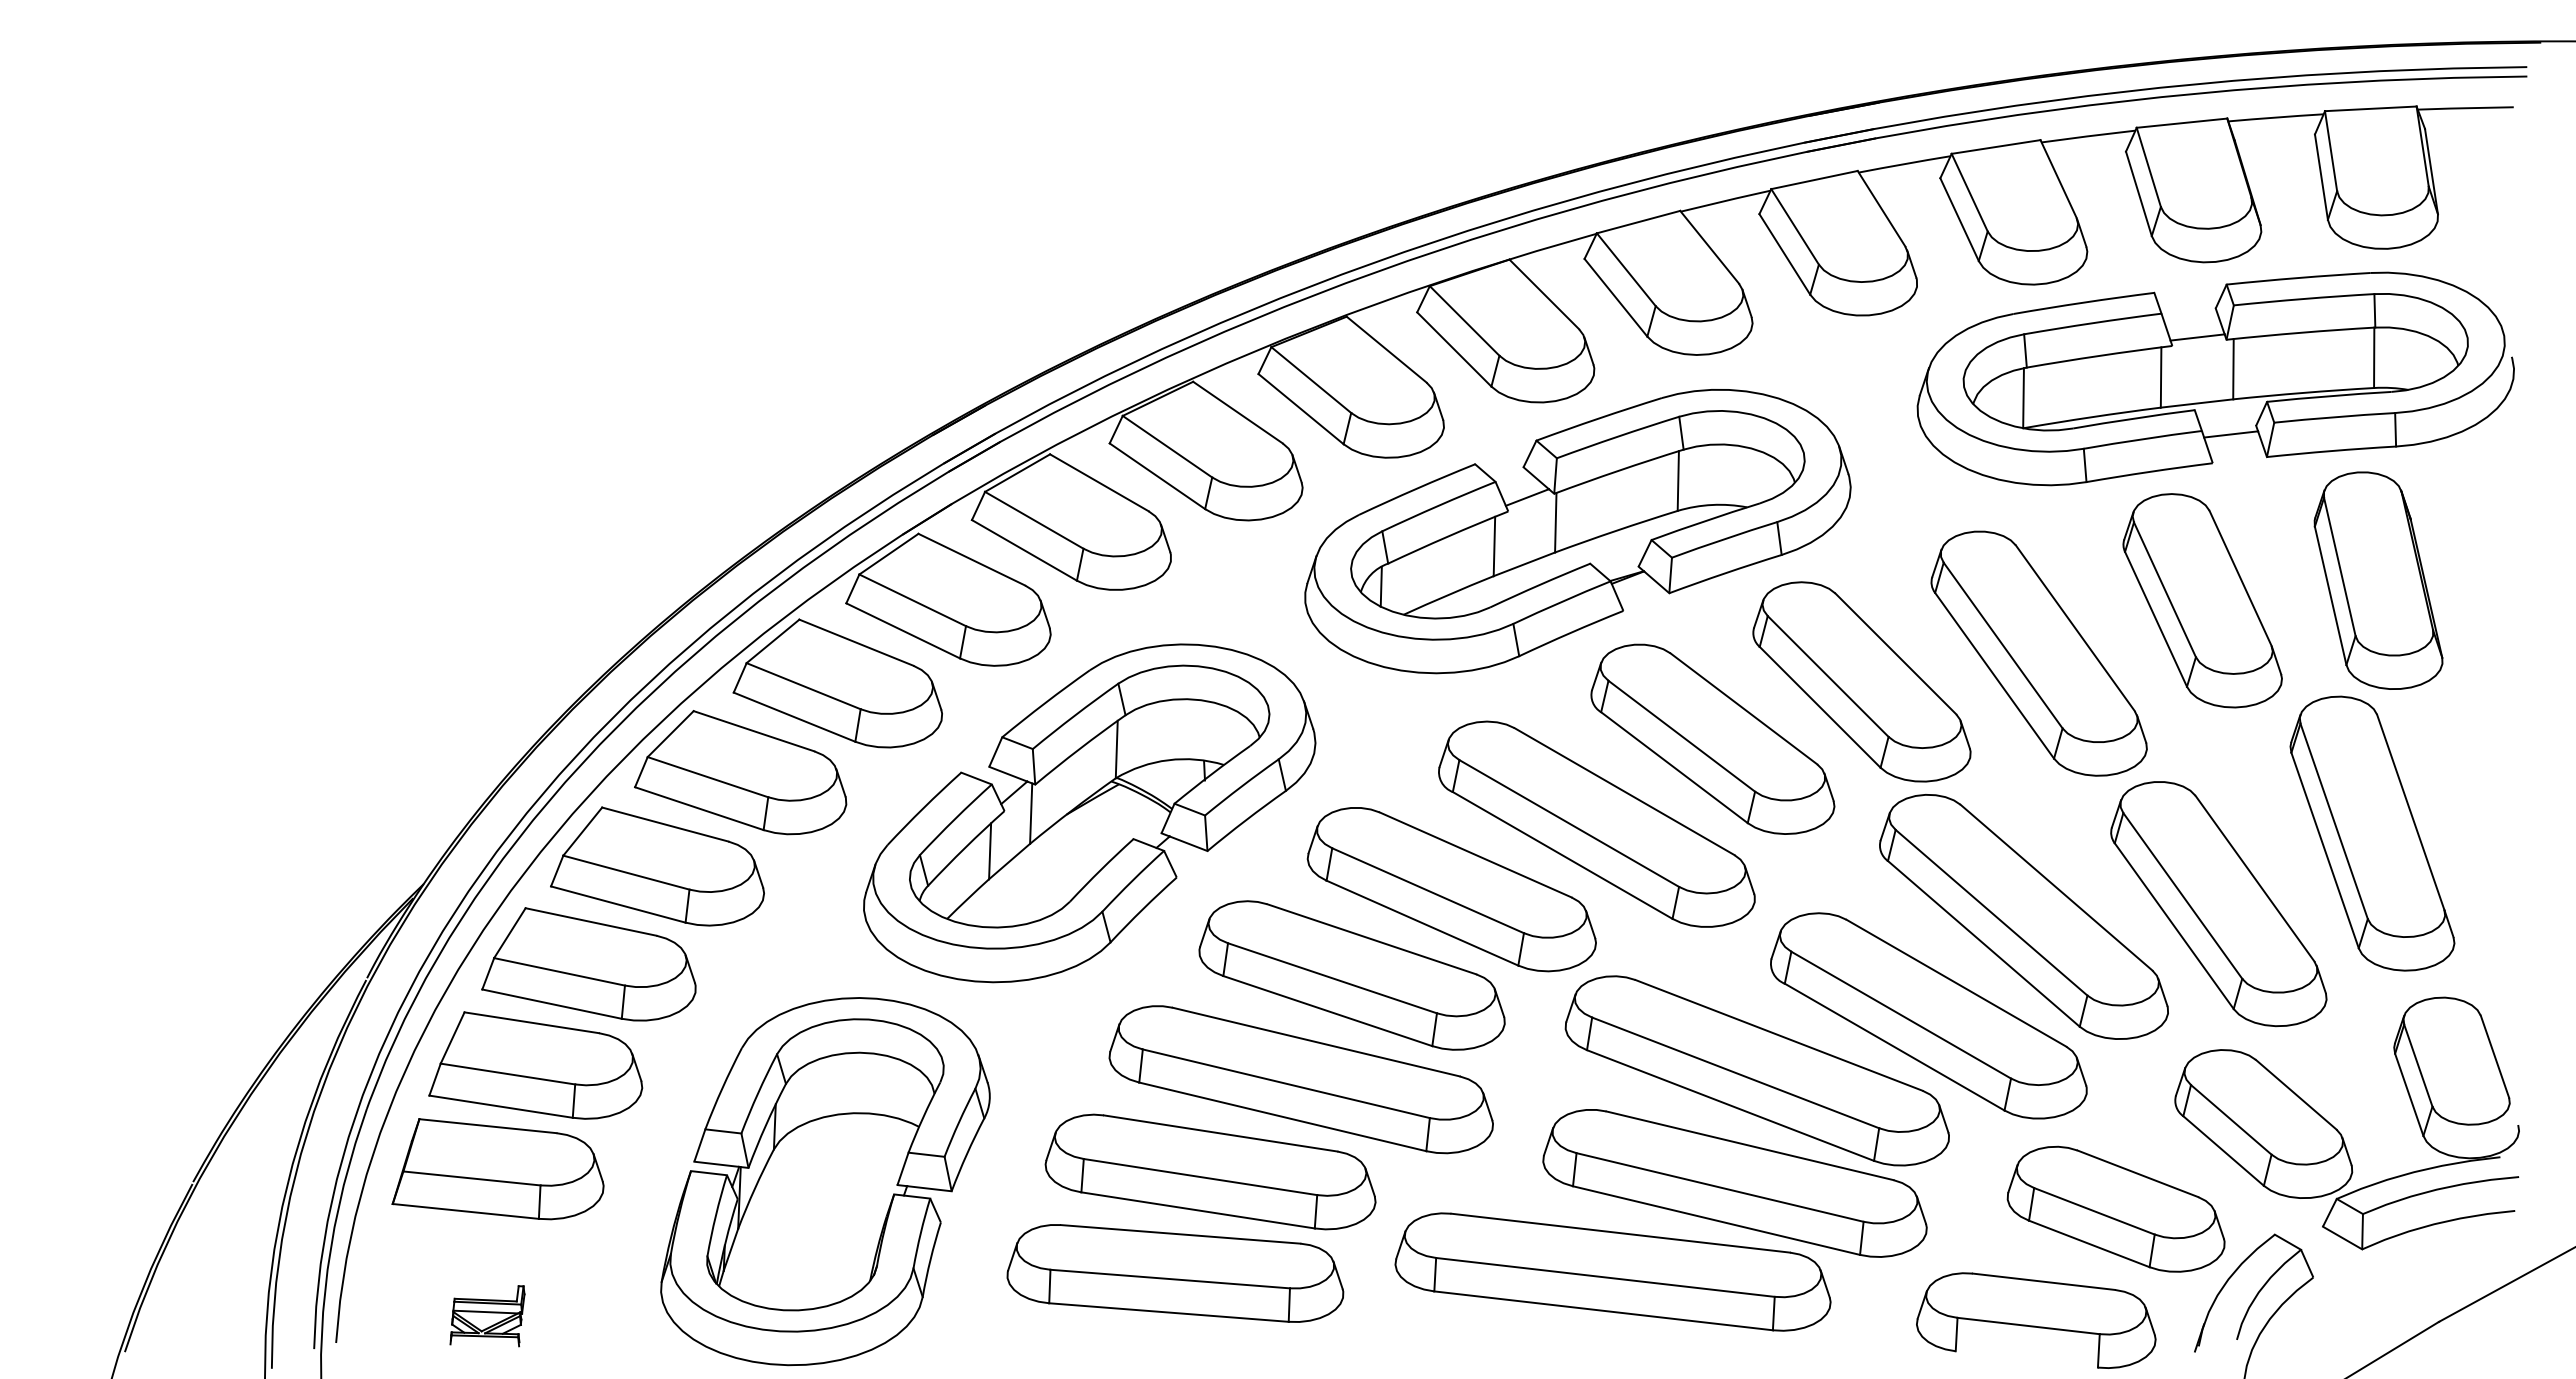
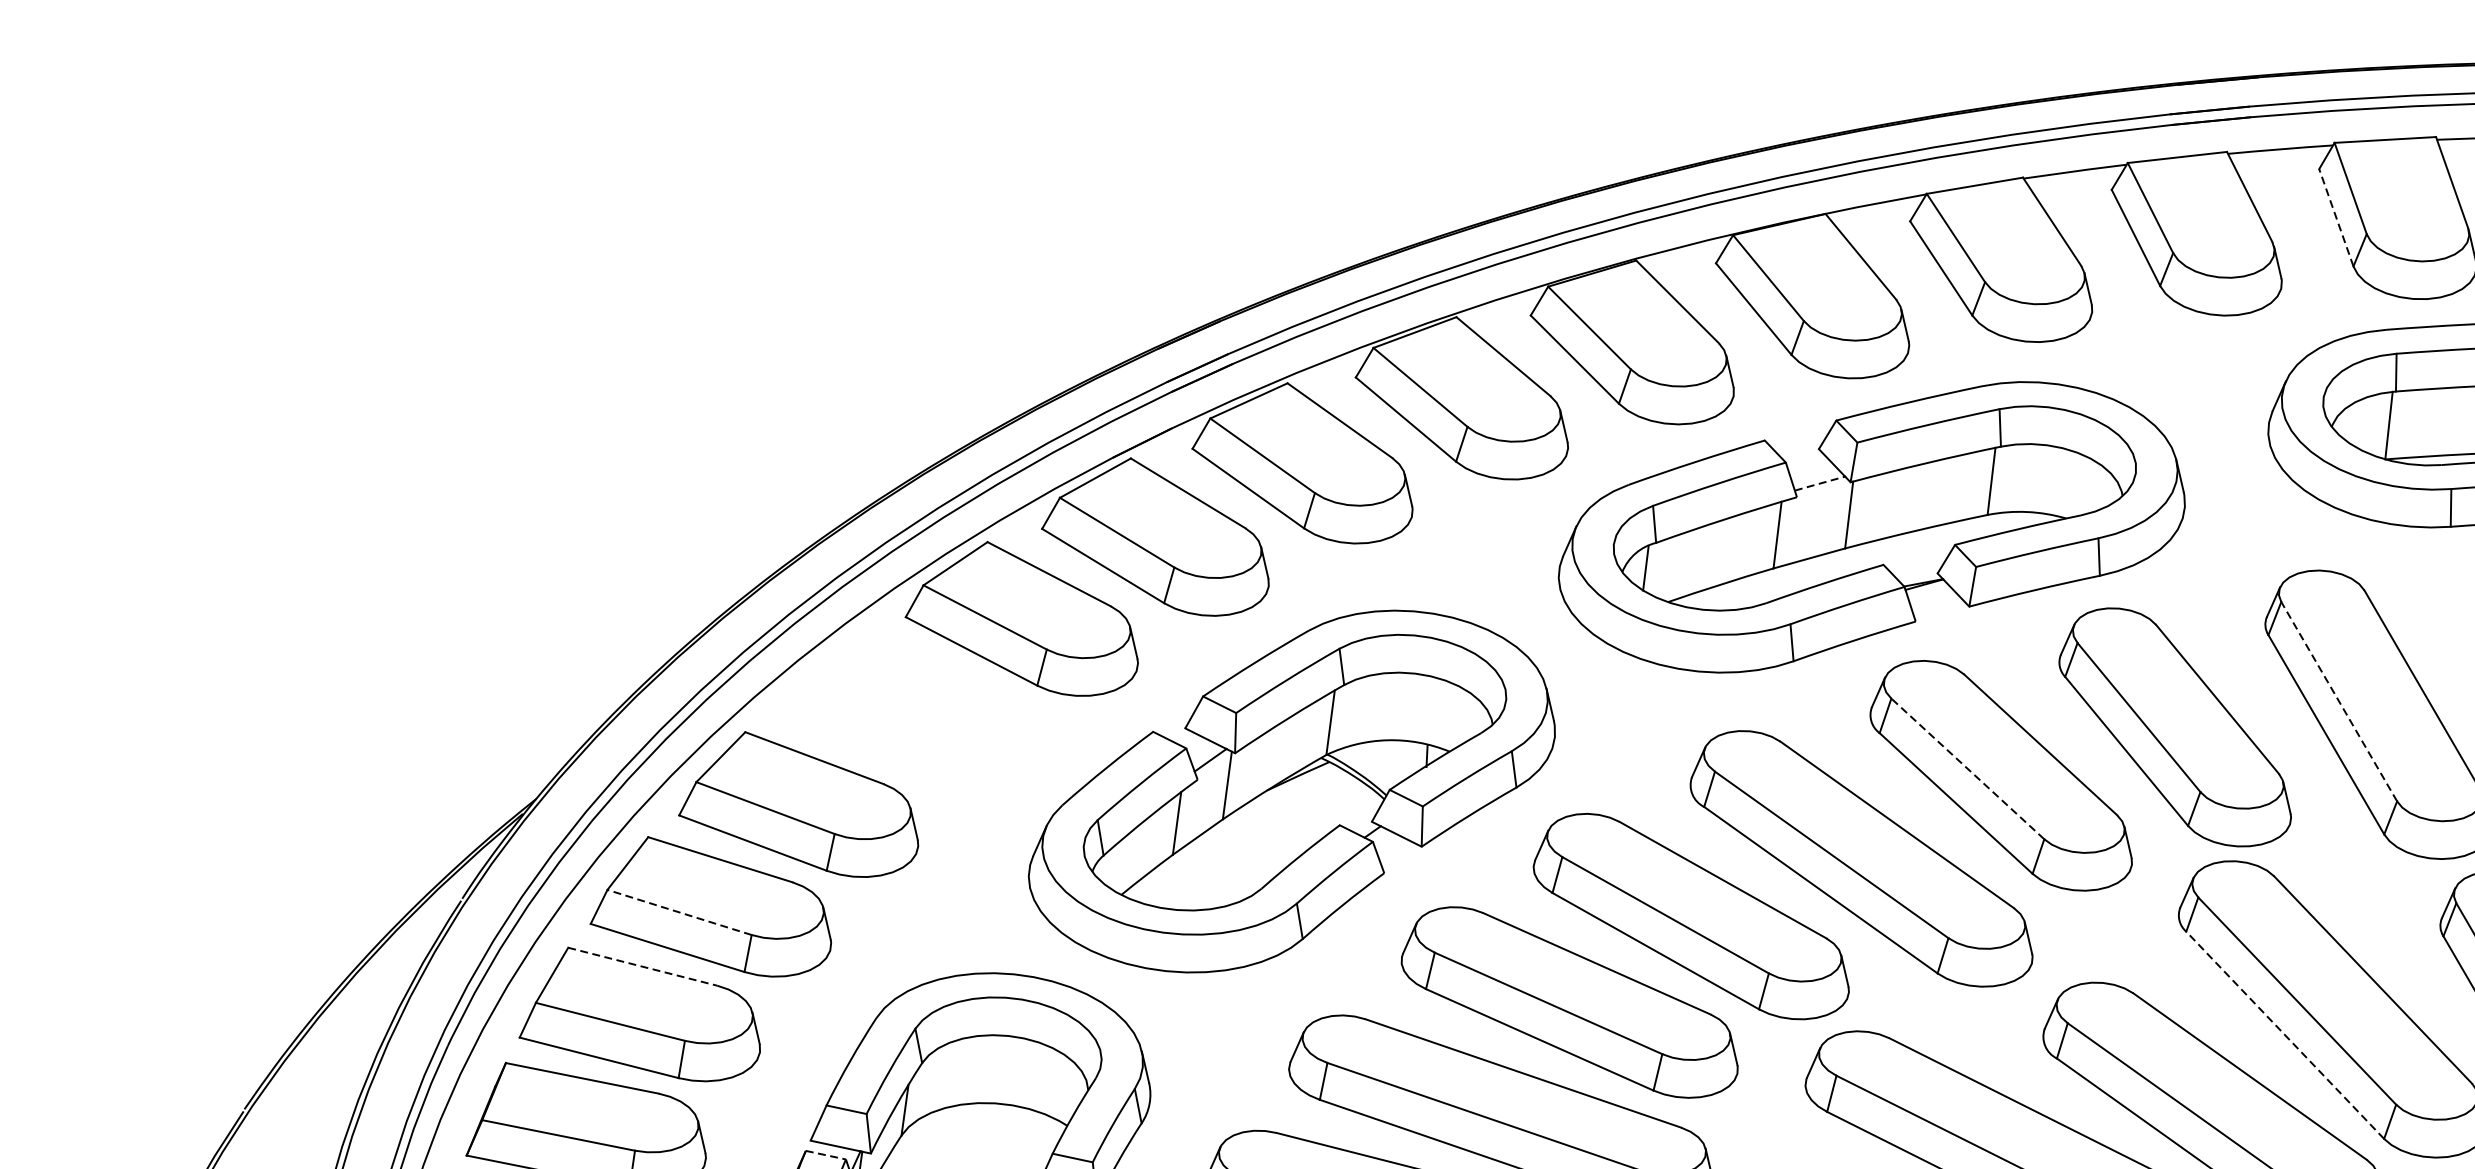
line: (1959, 219) -> (2336, 217), solid -> dashed
line: (1527, 497) -> (1820, 483), solid -> dashed
line: (2003, 645) -> (2339, 701), solid -> dashed
line: (1681, 736) -> (1967, 769), solid -> dashed
part: (740, 772) -> (904, 707), removed
line: (1983, 943) -> (2284, 1034), solid -> dashed
line: (559, 971) -> (679, 912), solid -> dashed
line: (532, 1022) -> (643, 966), solid -> dashed
line: (709, 1173) -> (826, 1155), solid -> dashed

